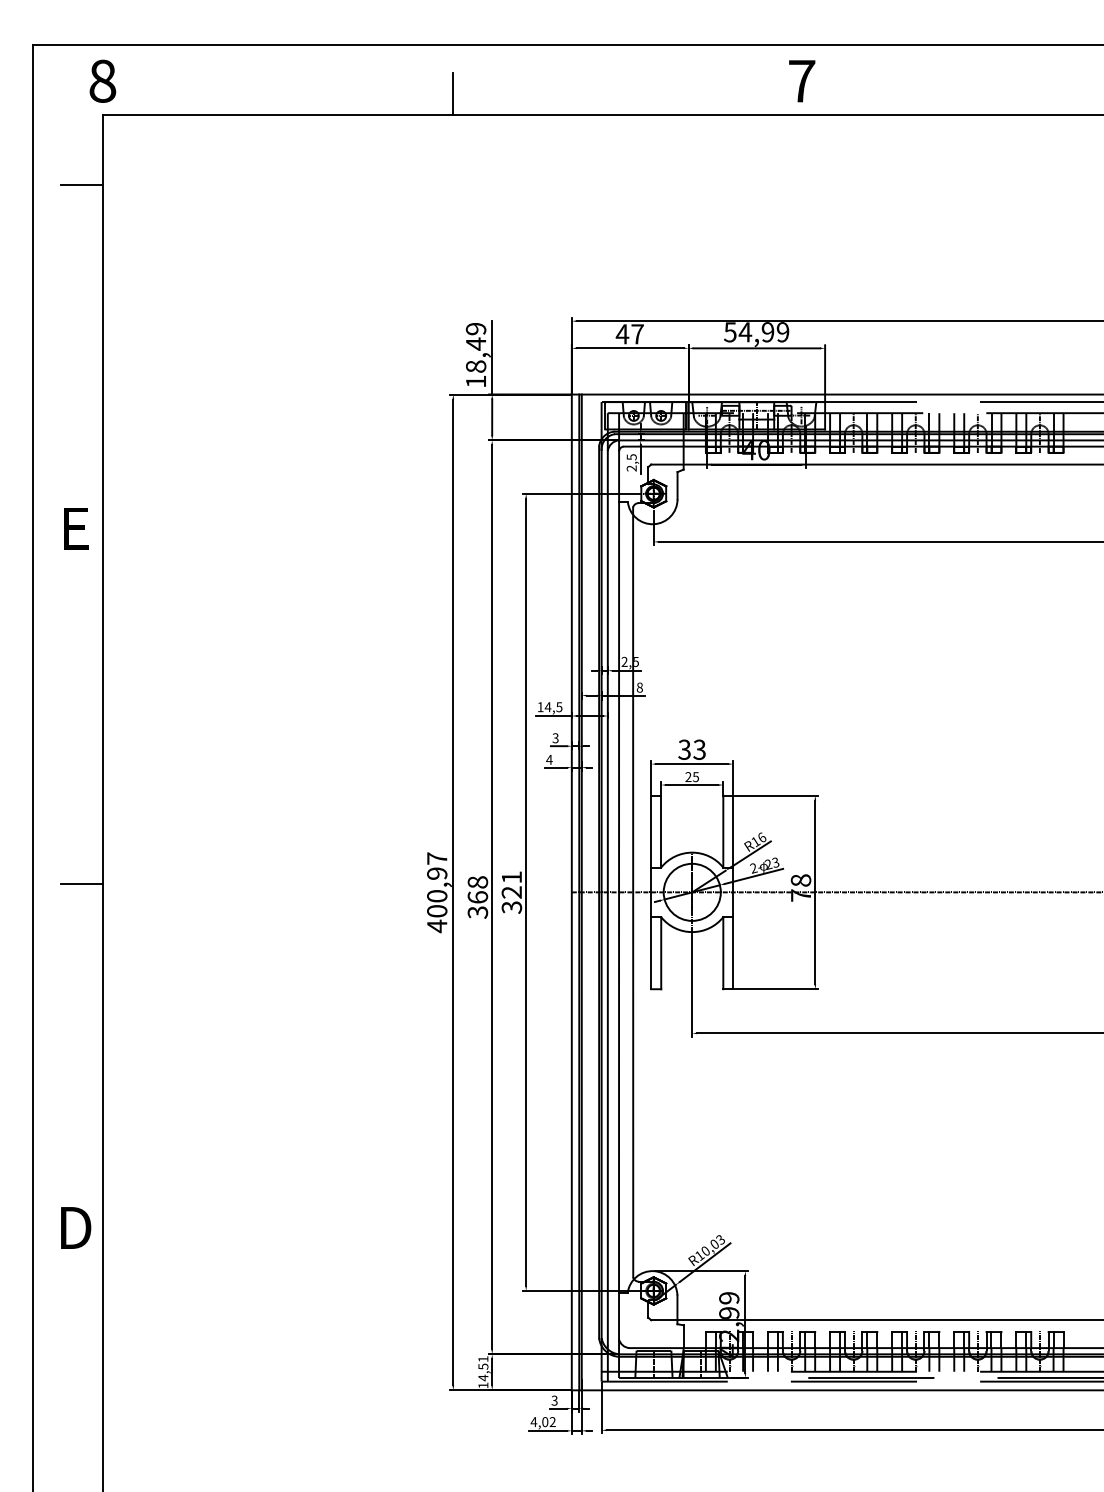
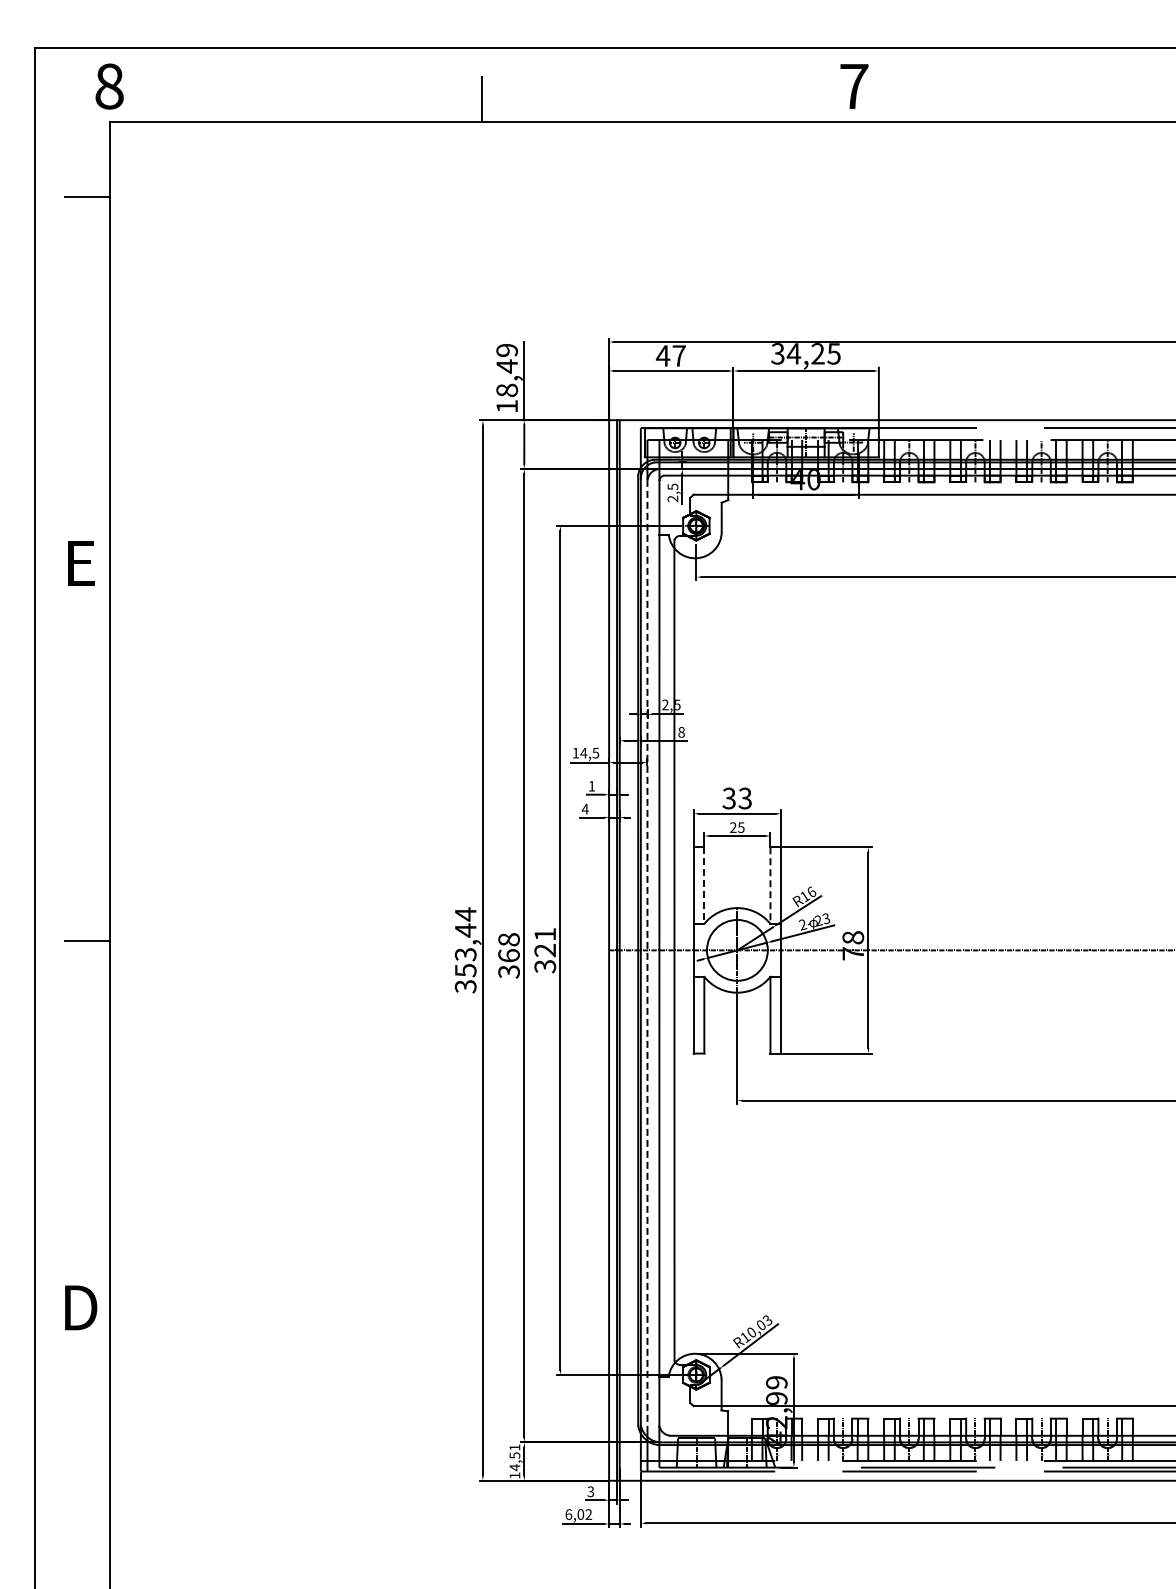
text: (756, 331) -> (805, 353), 54,99 -> 34,25
text: (555, 737) -> (591, 785), 3 -> 1
line: (661, 832) -> (704, 886), solid -> dashed
line: (723, 832) -> (770, 886), solid -> dashed
text: (436, 892) -> (465, 950), 400,97 -> 353,44
line: (607, 898) -> (647, 956), solid -> dashed
text: (533, 1422) -> (568, 1514), 4,02 -> 6,02

